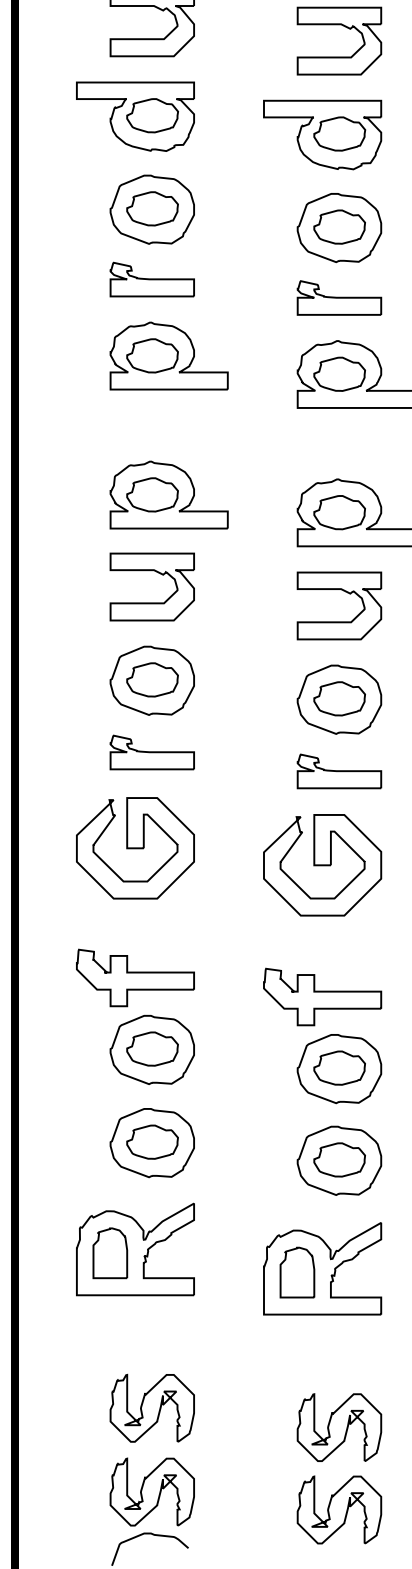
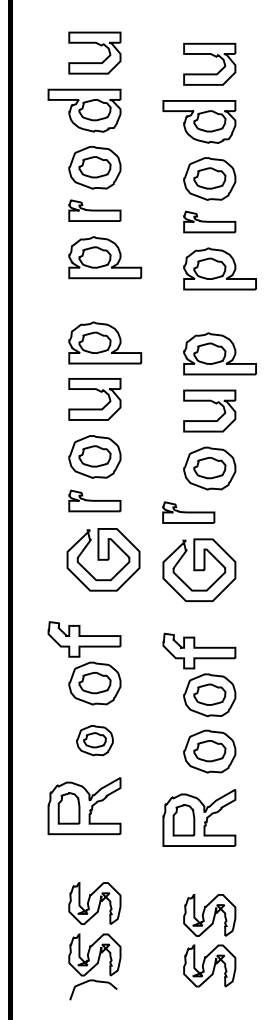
part: (339, 771) -> (188, 512), moved
part: (135, 847) -> (103, 559), moved
part: (151, 1142) -> (94, 740), size x0.7

